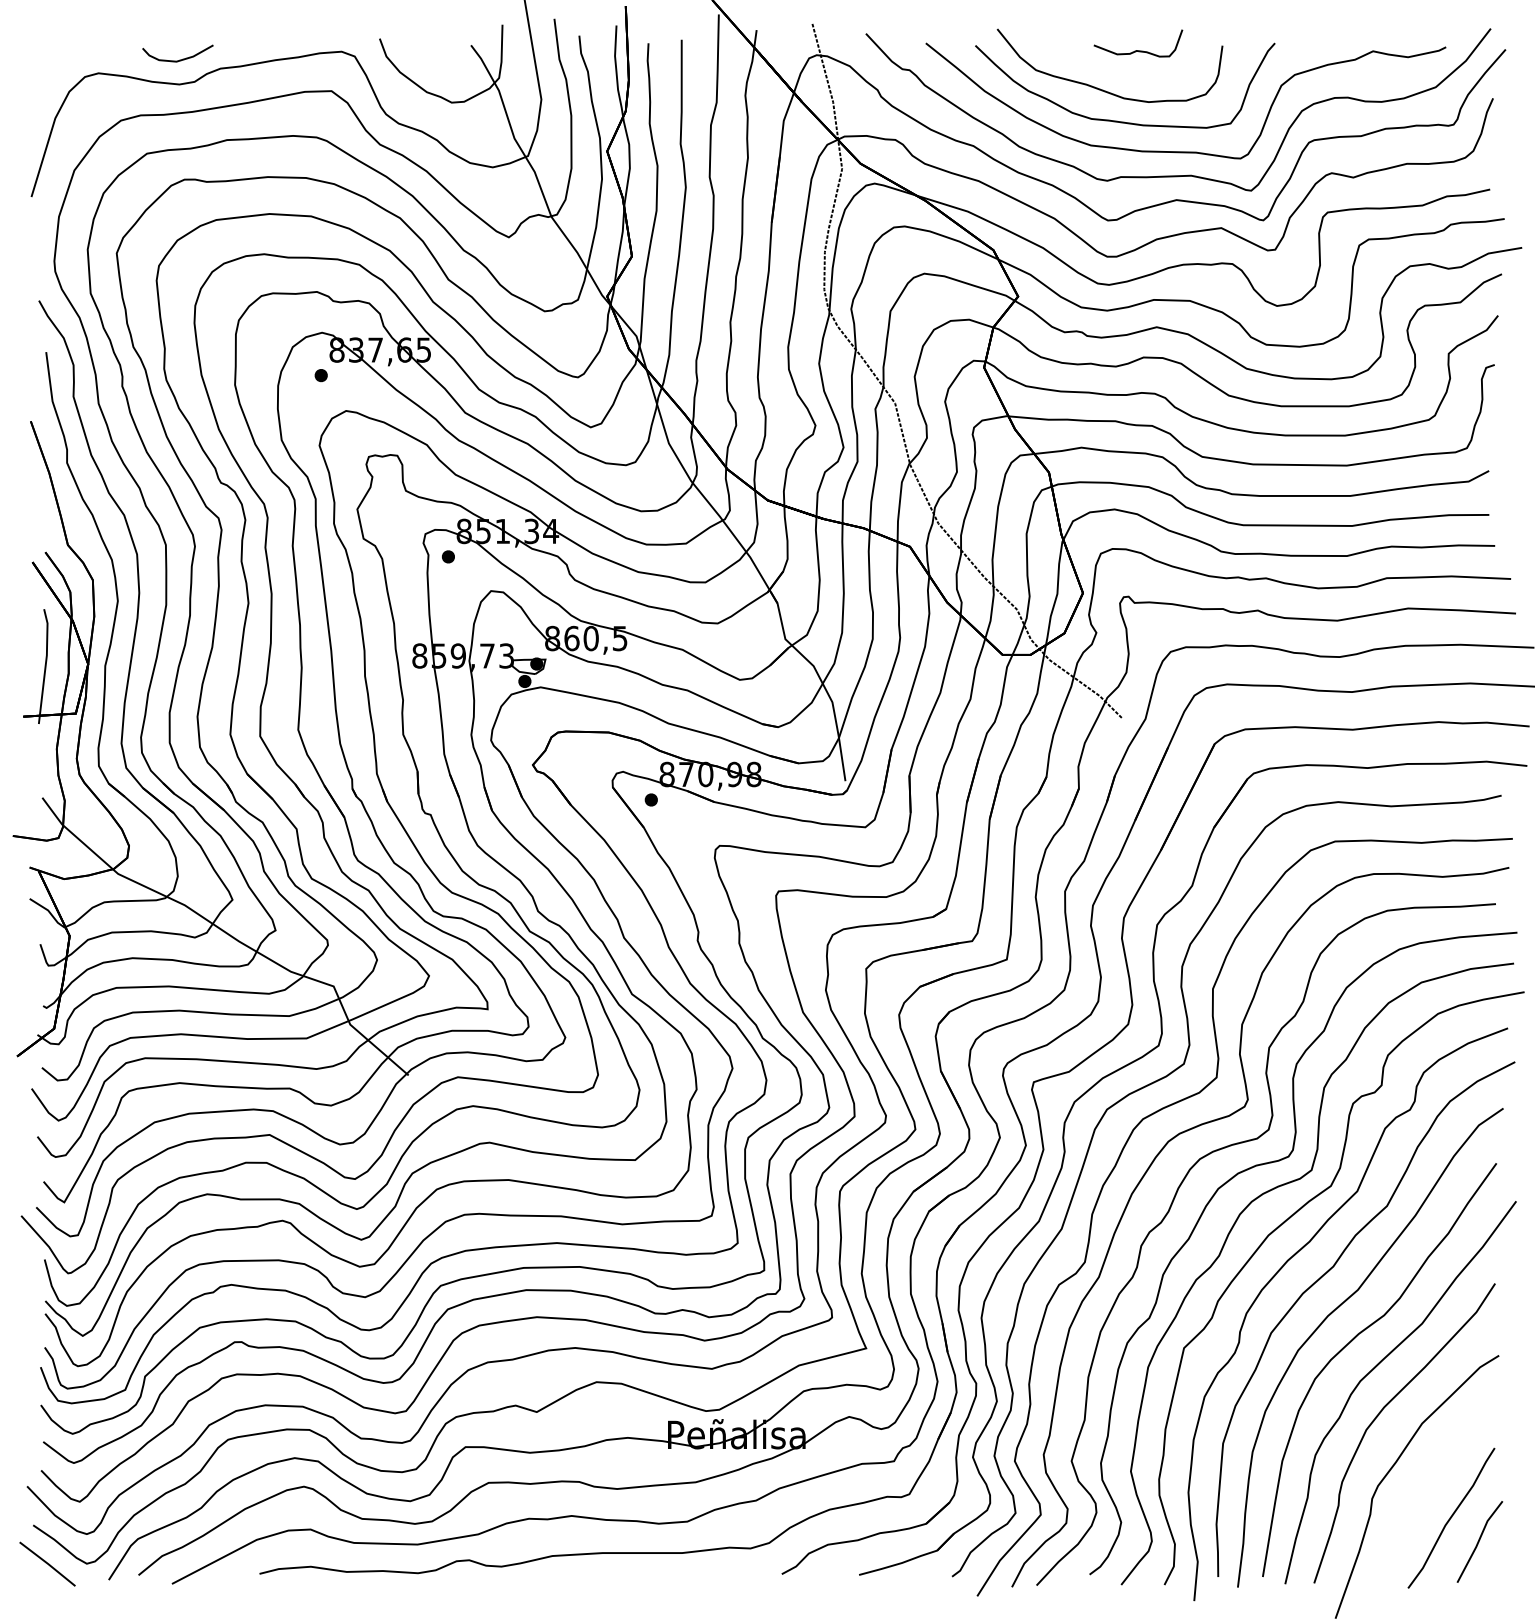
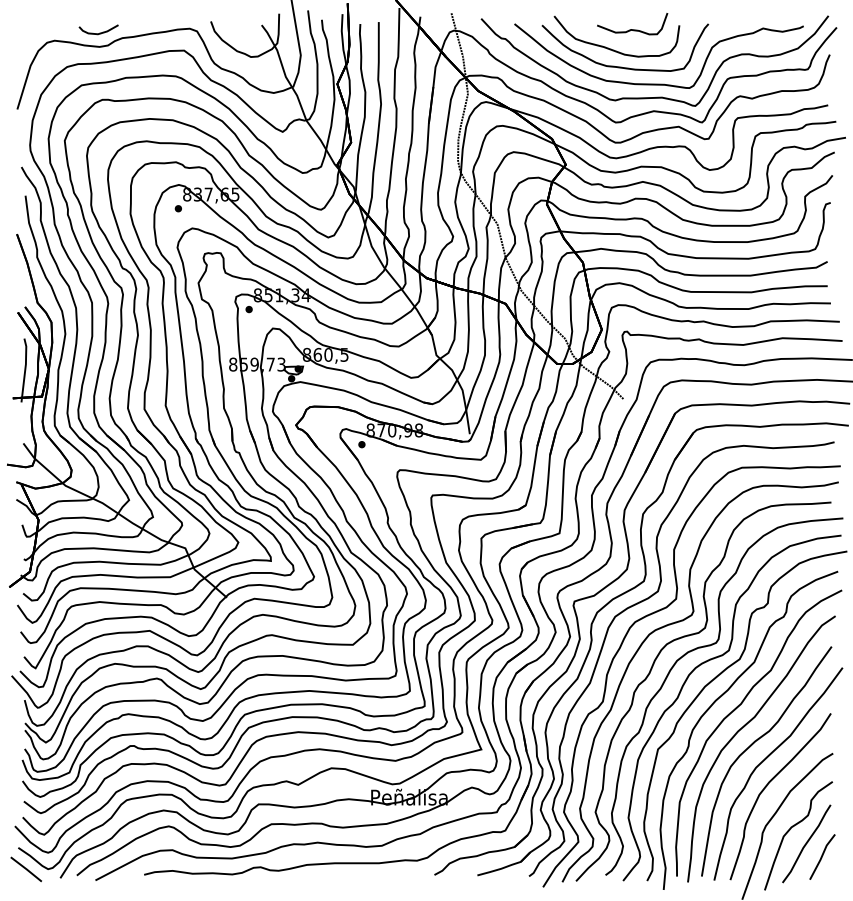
part: (1138, 44) -> (632, 24), size x1.43
curve: (1427, 1488) -> (793, 827), added

